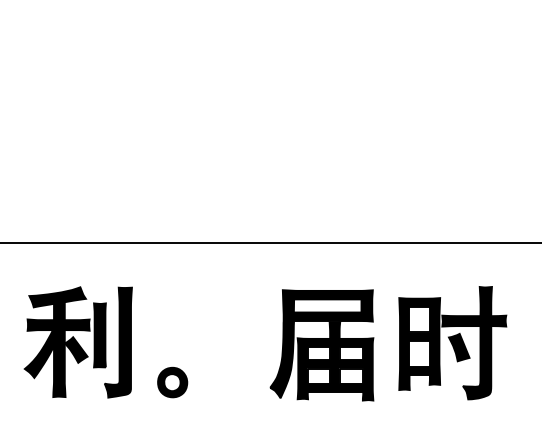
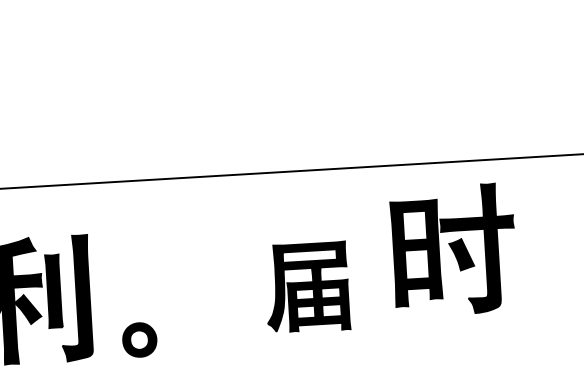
part: (452, 343) -> (453, 250), moved
part: (321, 345) -> (306, 287), size x0.7

